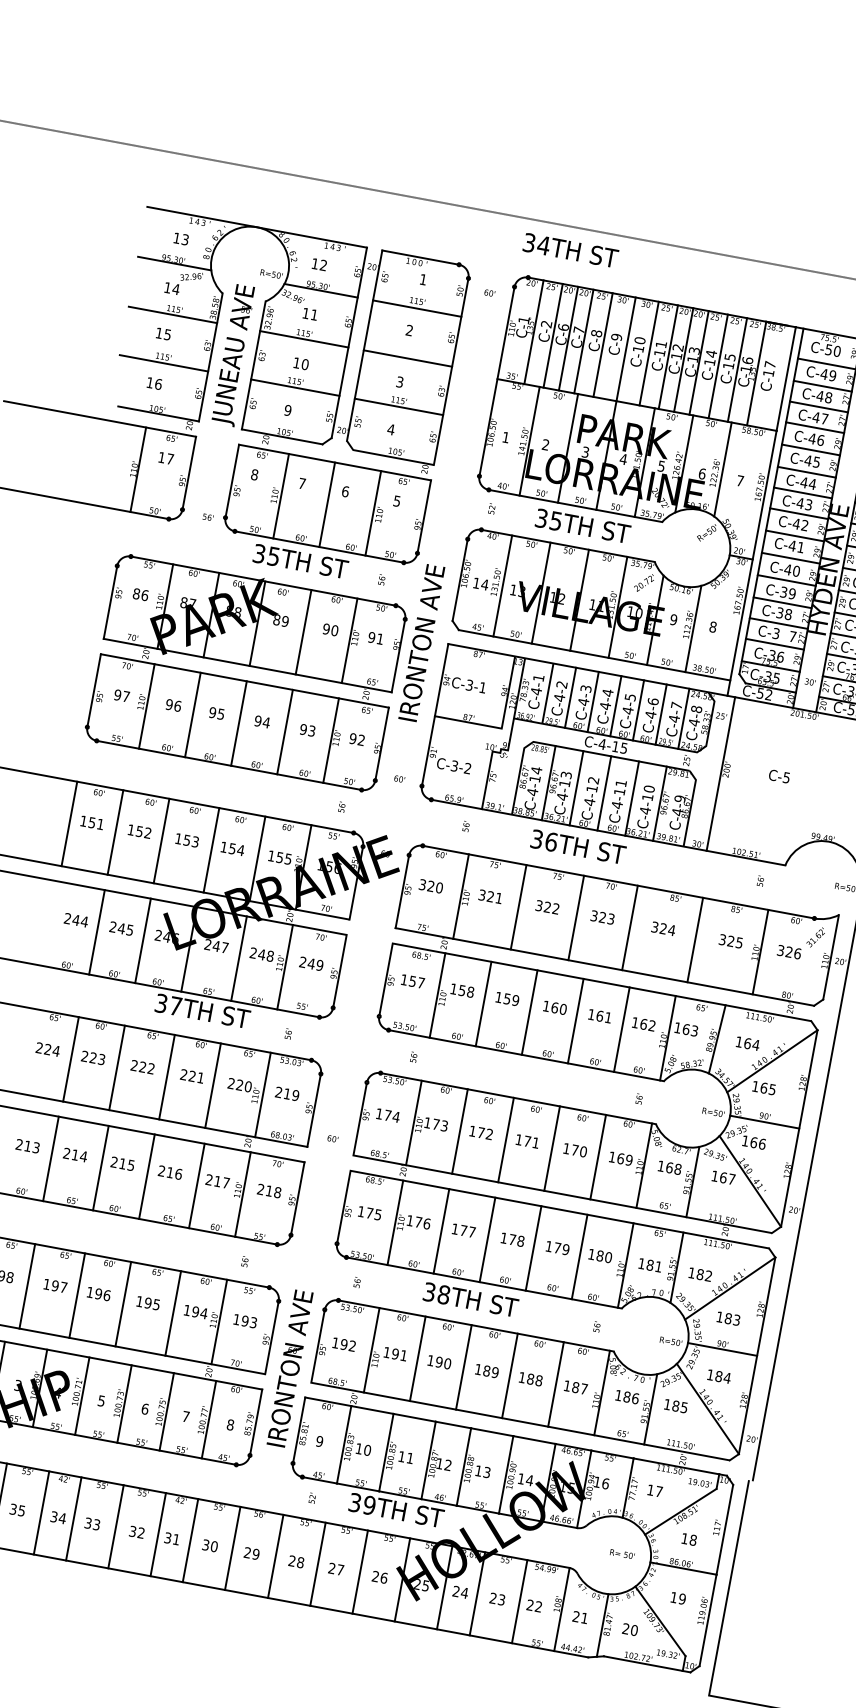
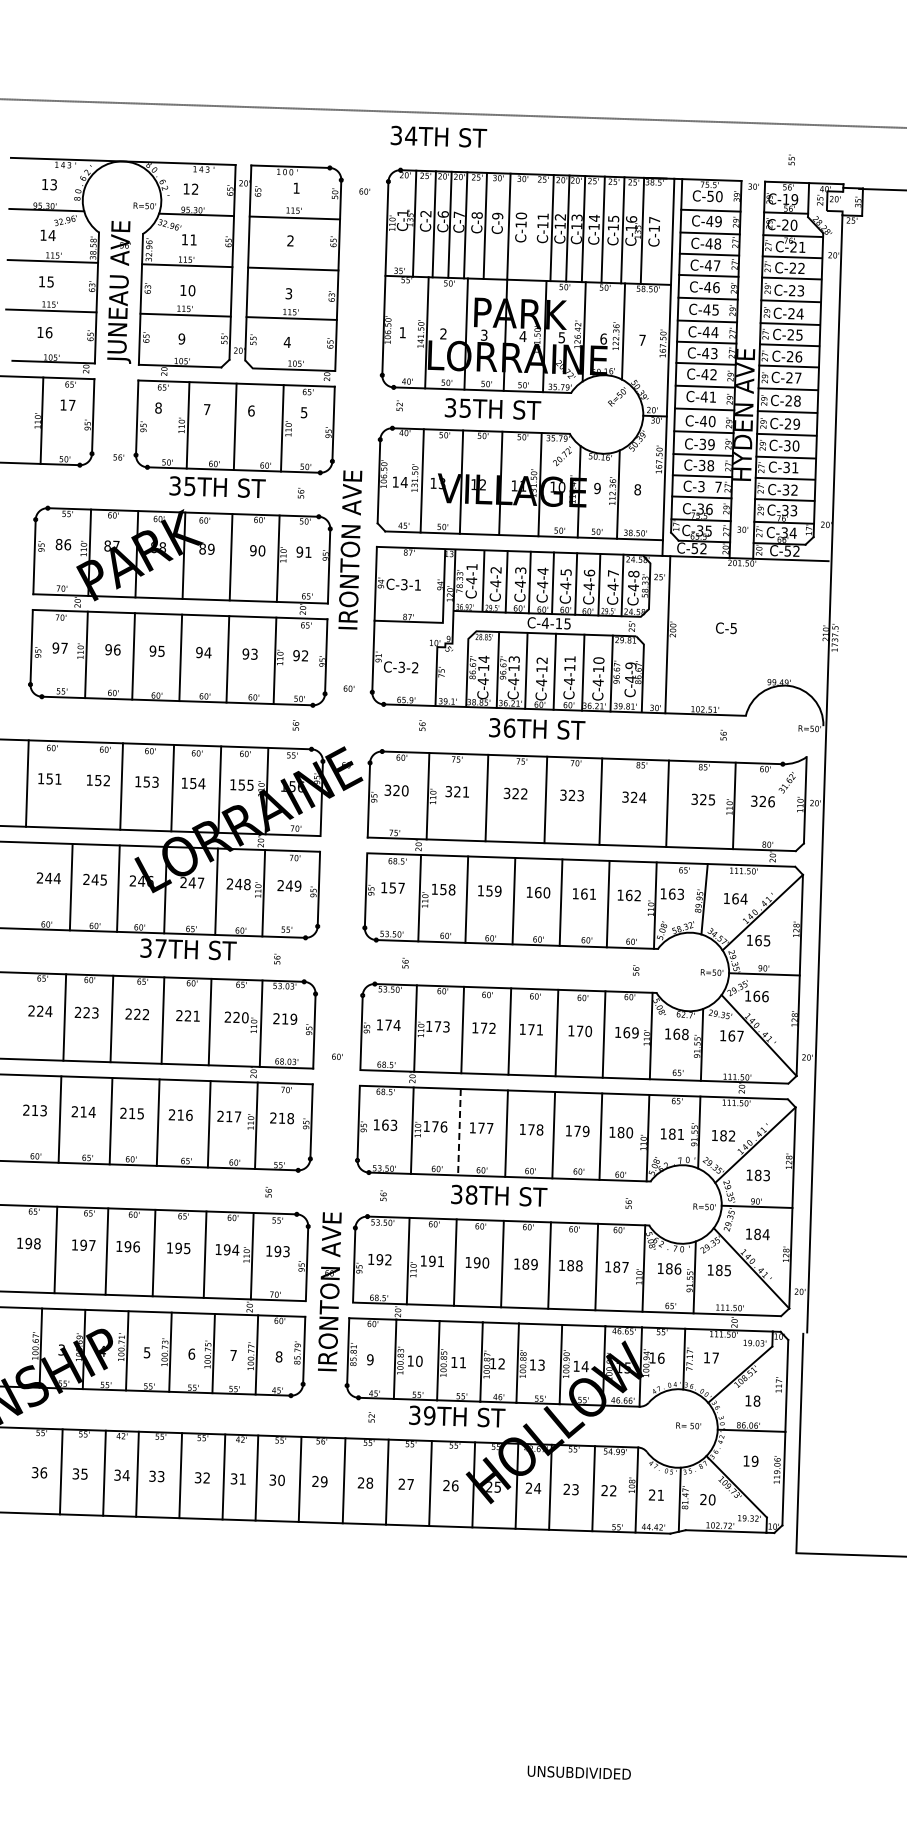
line: (649, 353) -> (532, 227), removed
line: (115, 831) -> (74, 784), removed
text: (373, 1213) -> (389, 1124), 175 -> 163
line: (441, 1231) -> (459, 1132), solid -> dashed

